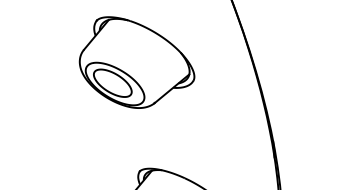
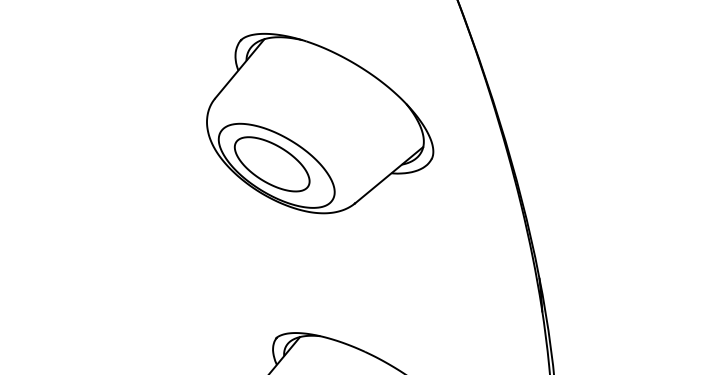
part: (136, 62) -> (318, 123), moved

